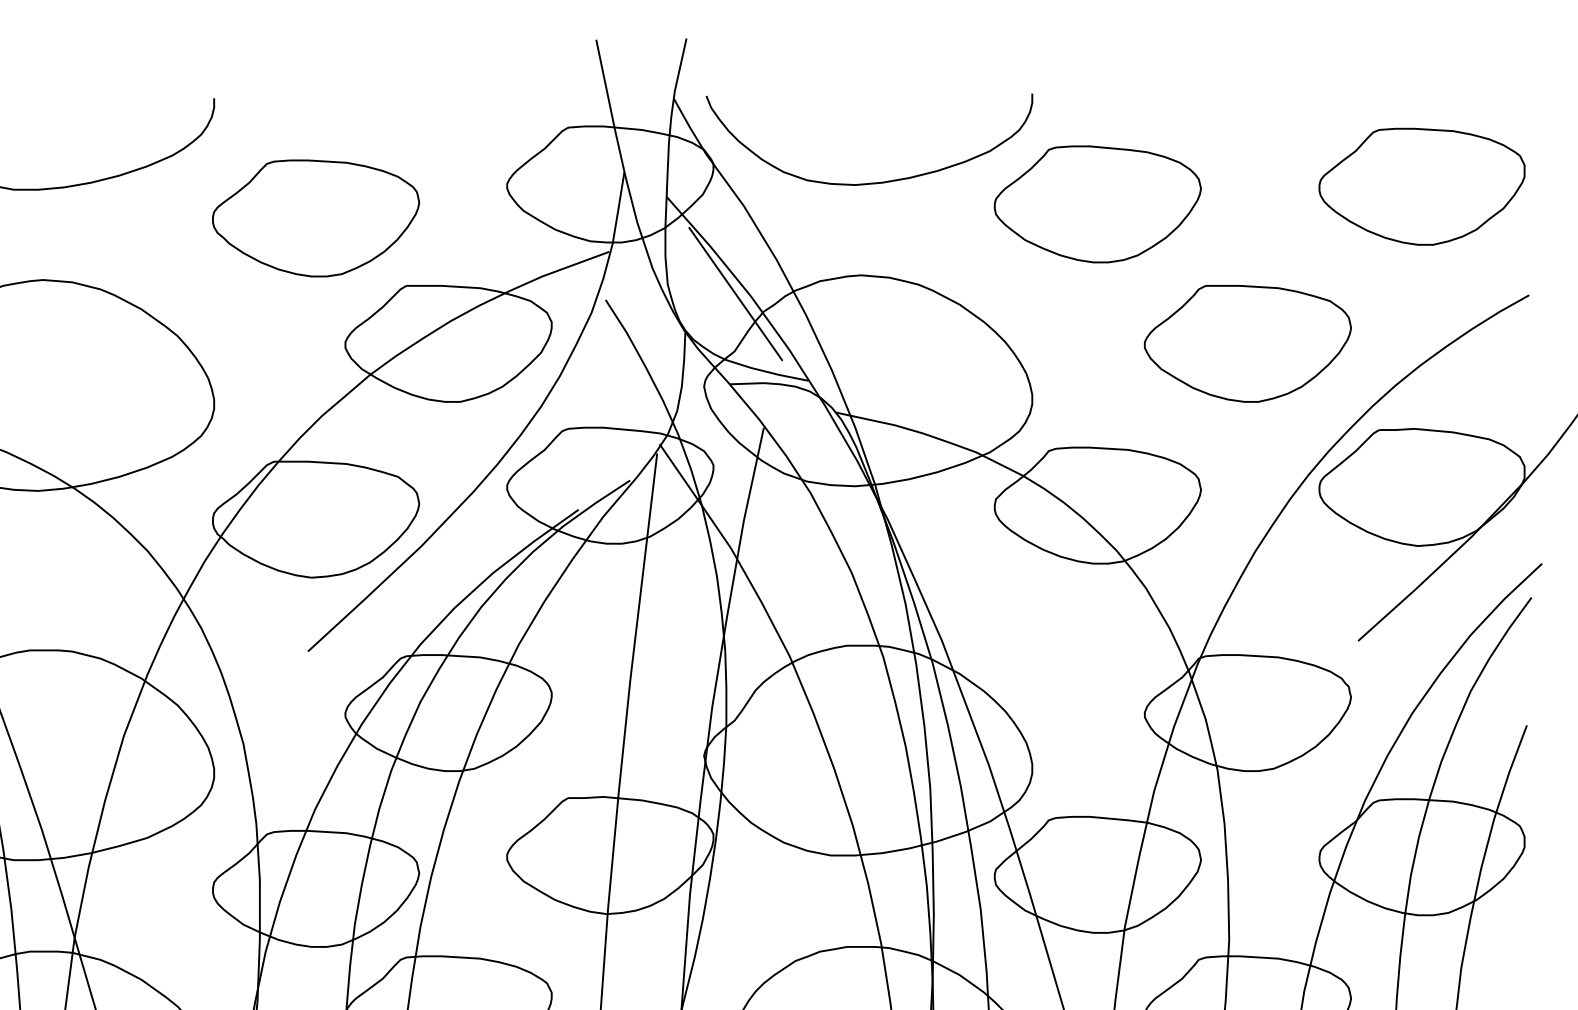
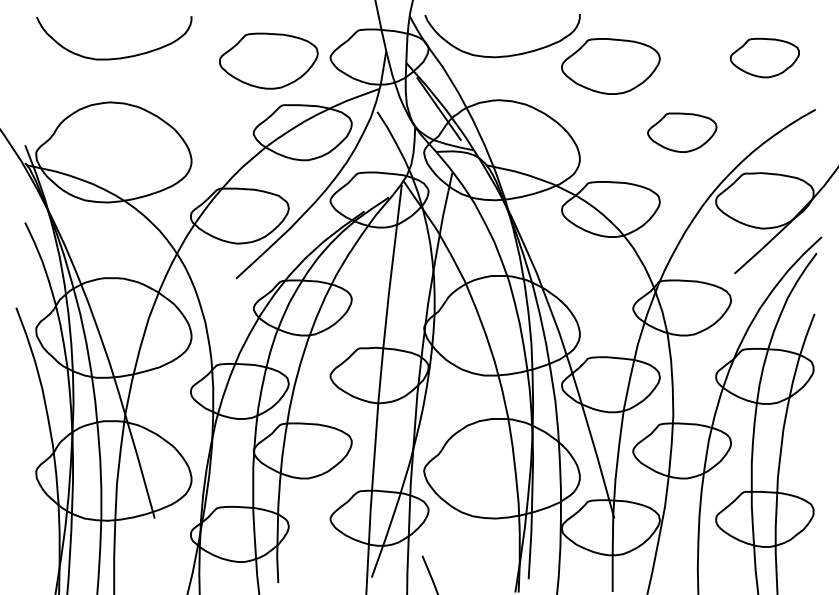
part: (1421, 185) -> (764, 57), size x0.7
part: (315, 217) -> (268, 60), moved
part: (1248, 343) -> (682, 132), size x0.7

